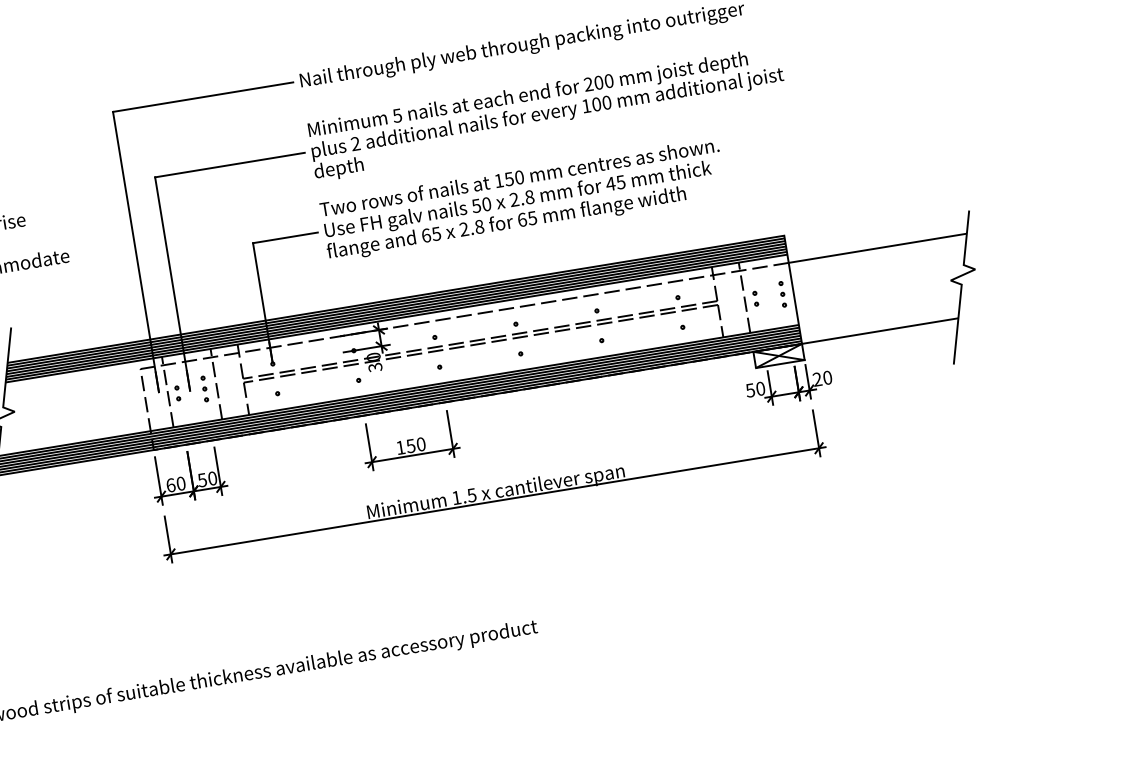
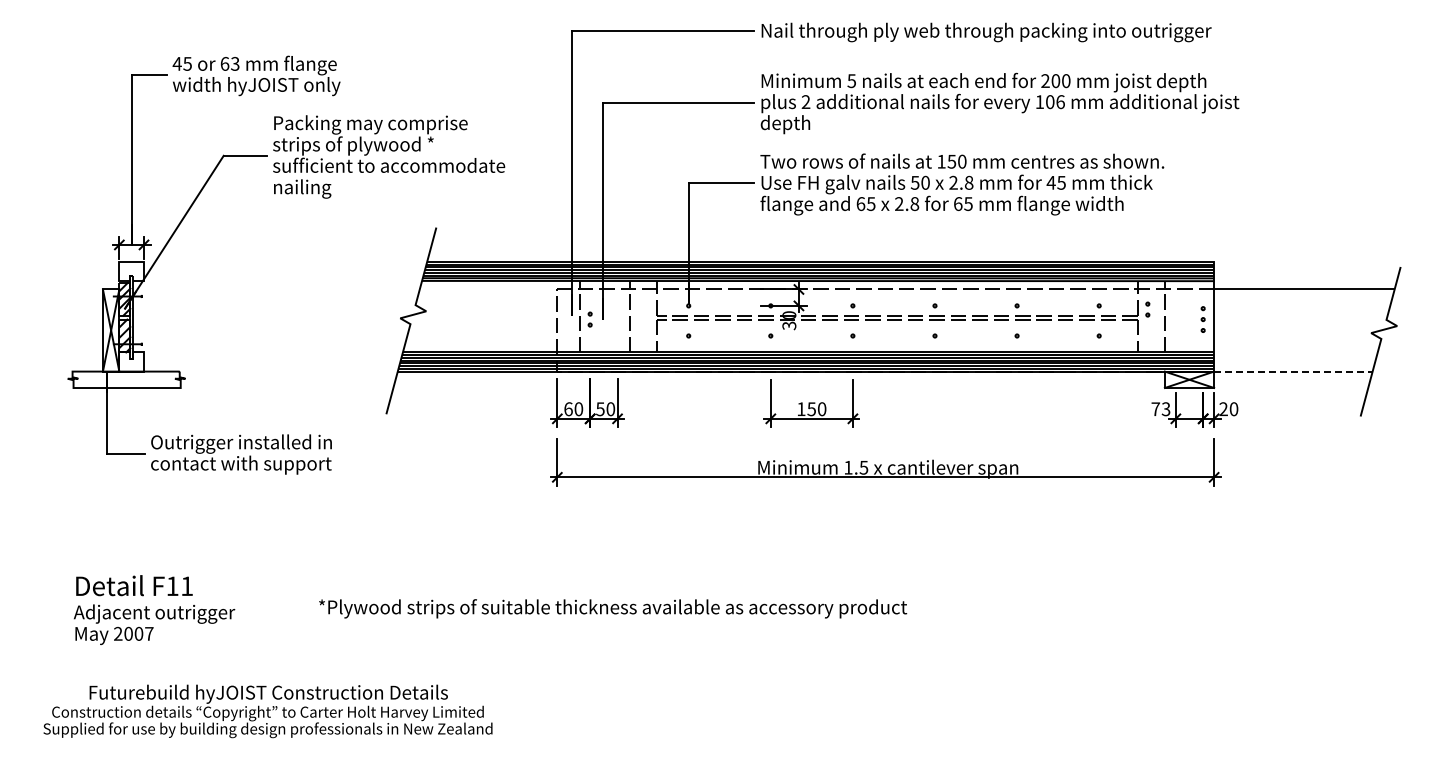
text: (606, 102) -> (1060, 101), 100 -> 106
part: (755, 298) -> (1147, 309), moved
line: (880, 330) -> (1293, 371), solid -> dashed
part: (204, 388) -> (617, 319), removed
text: (755, 389) -> (1160, 409), 50 -> 73

